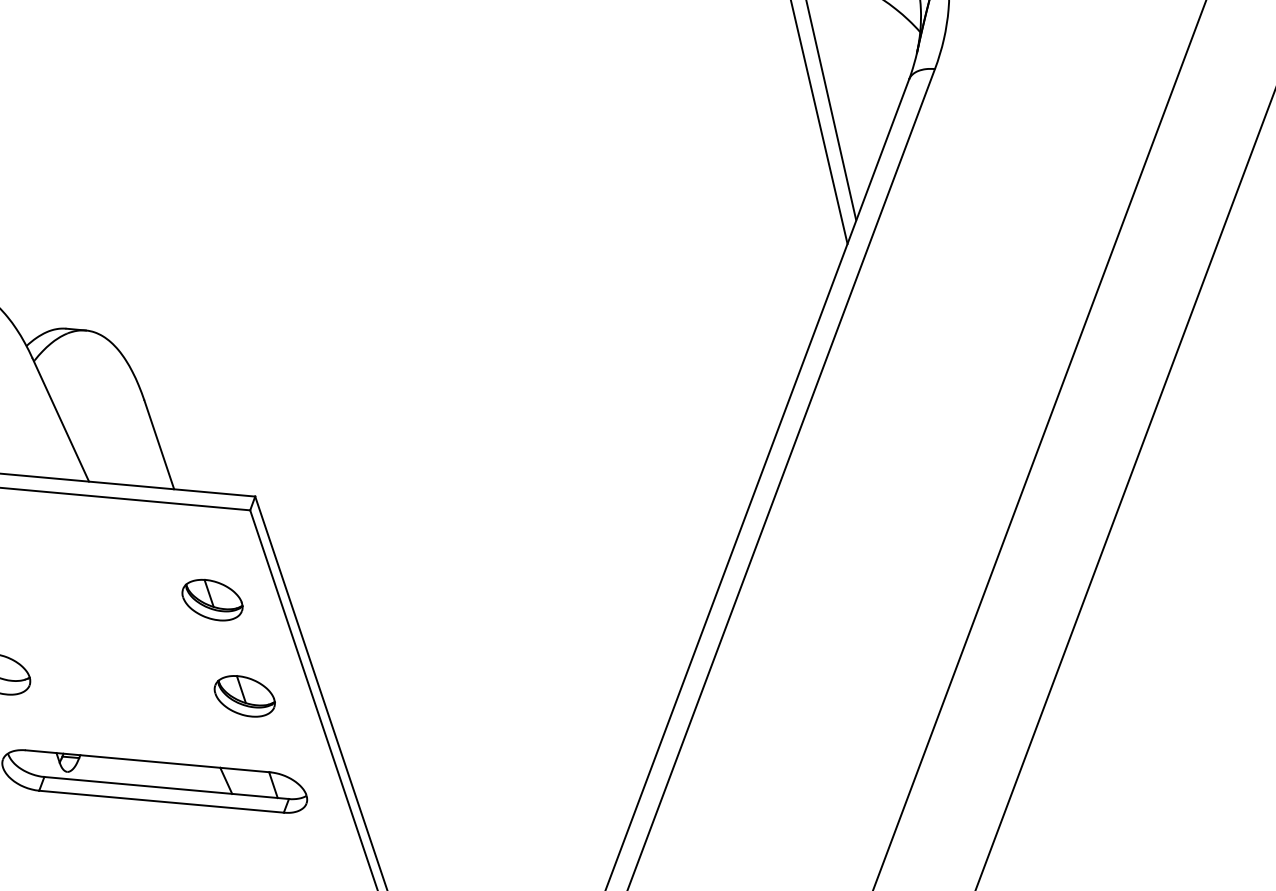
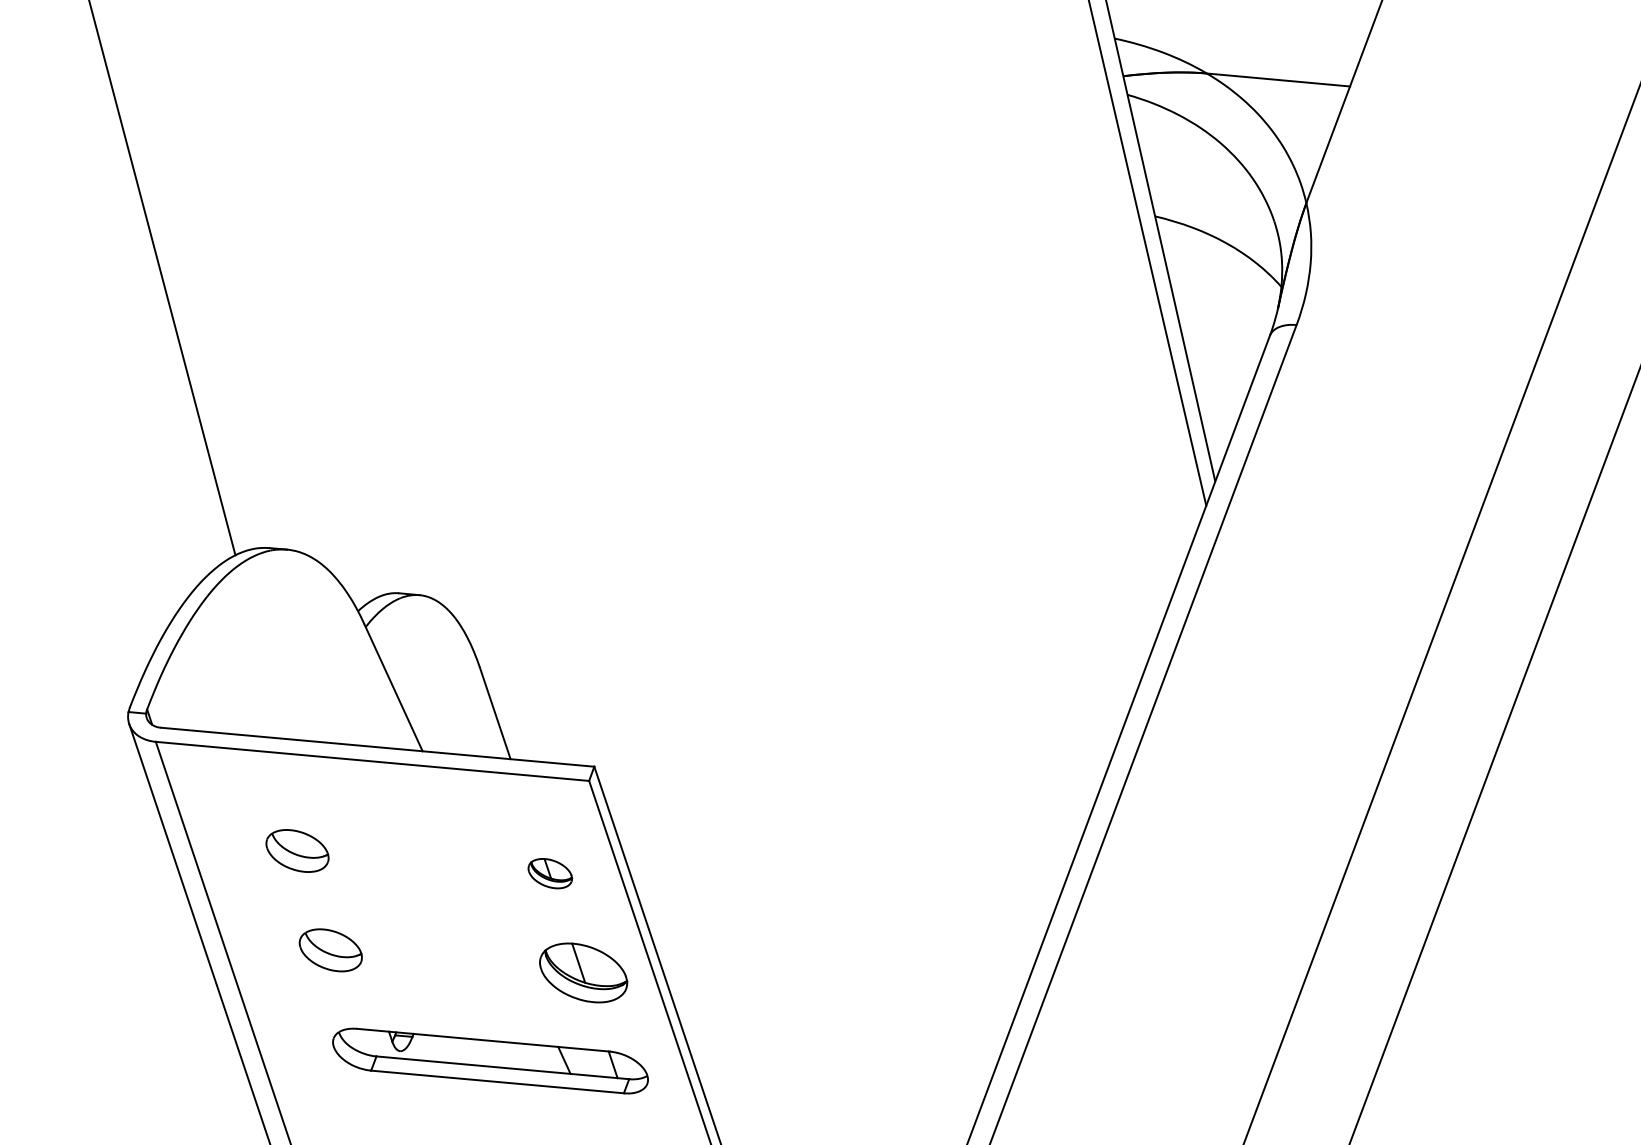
part: (212, 599) -> (550, 873), size x0.7
part: (244, 696) -> (583, 973), size x1.4

